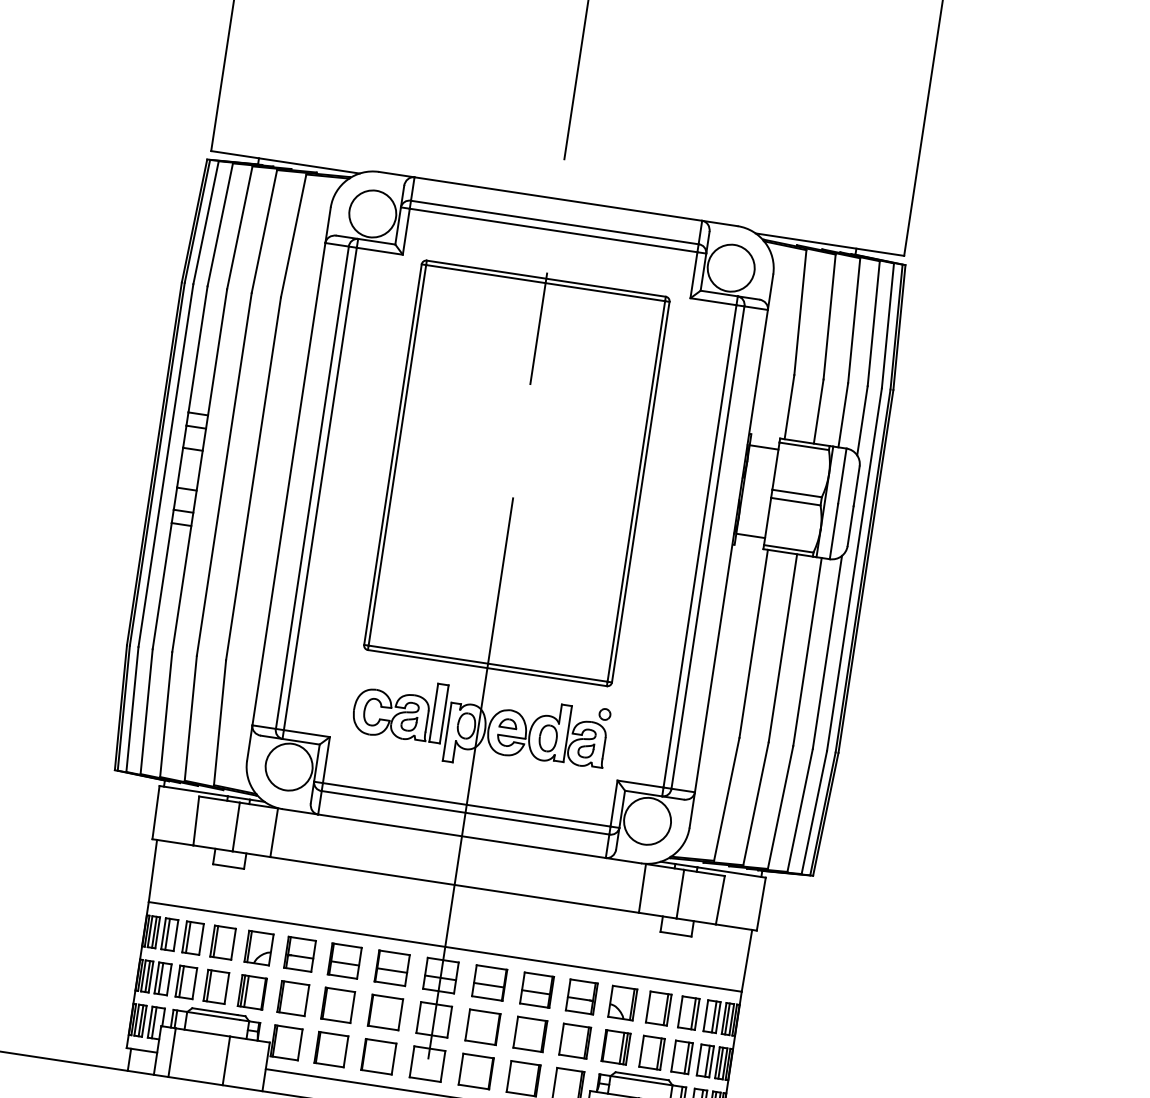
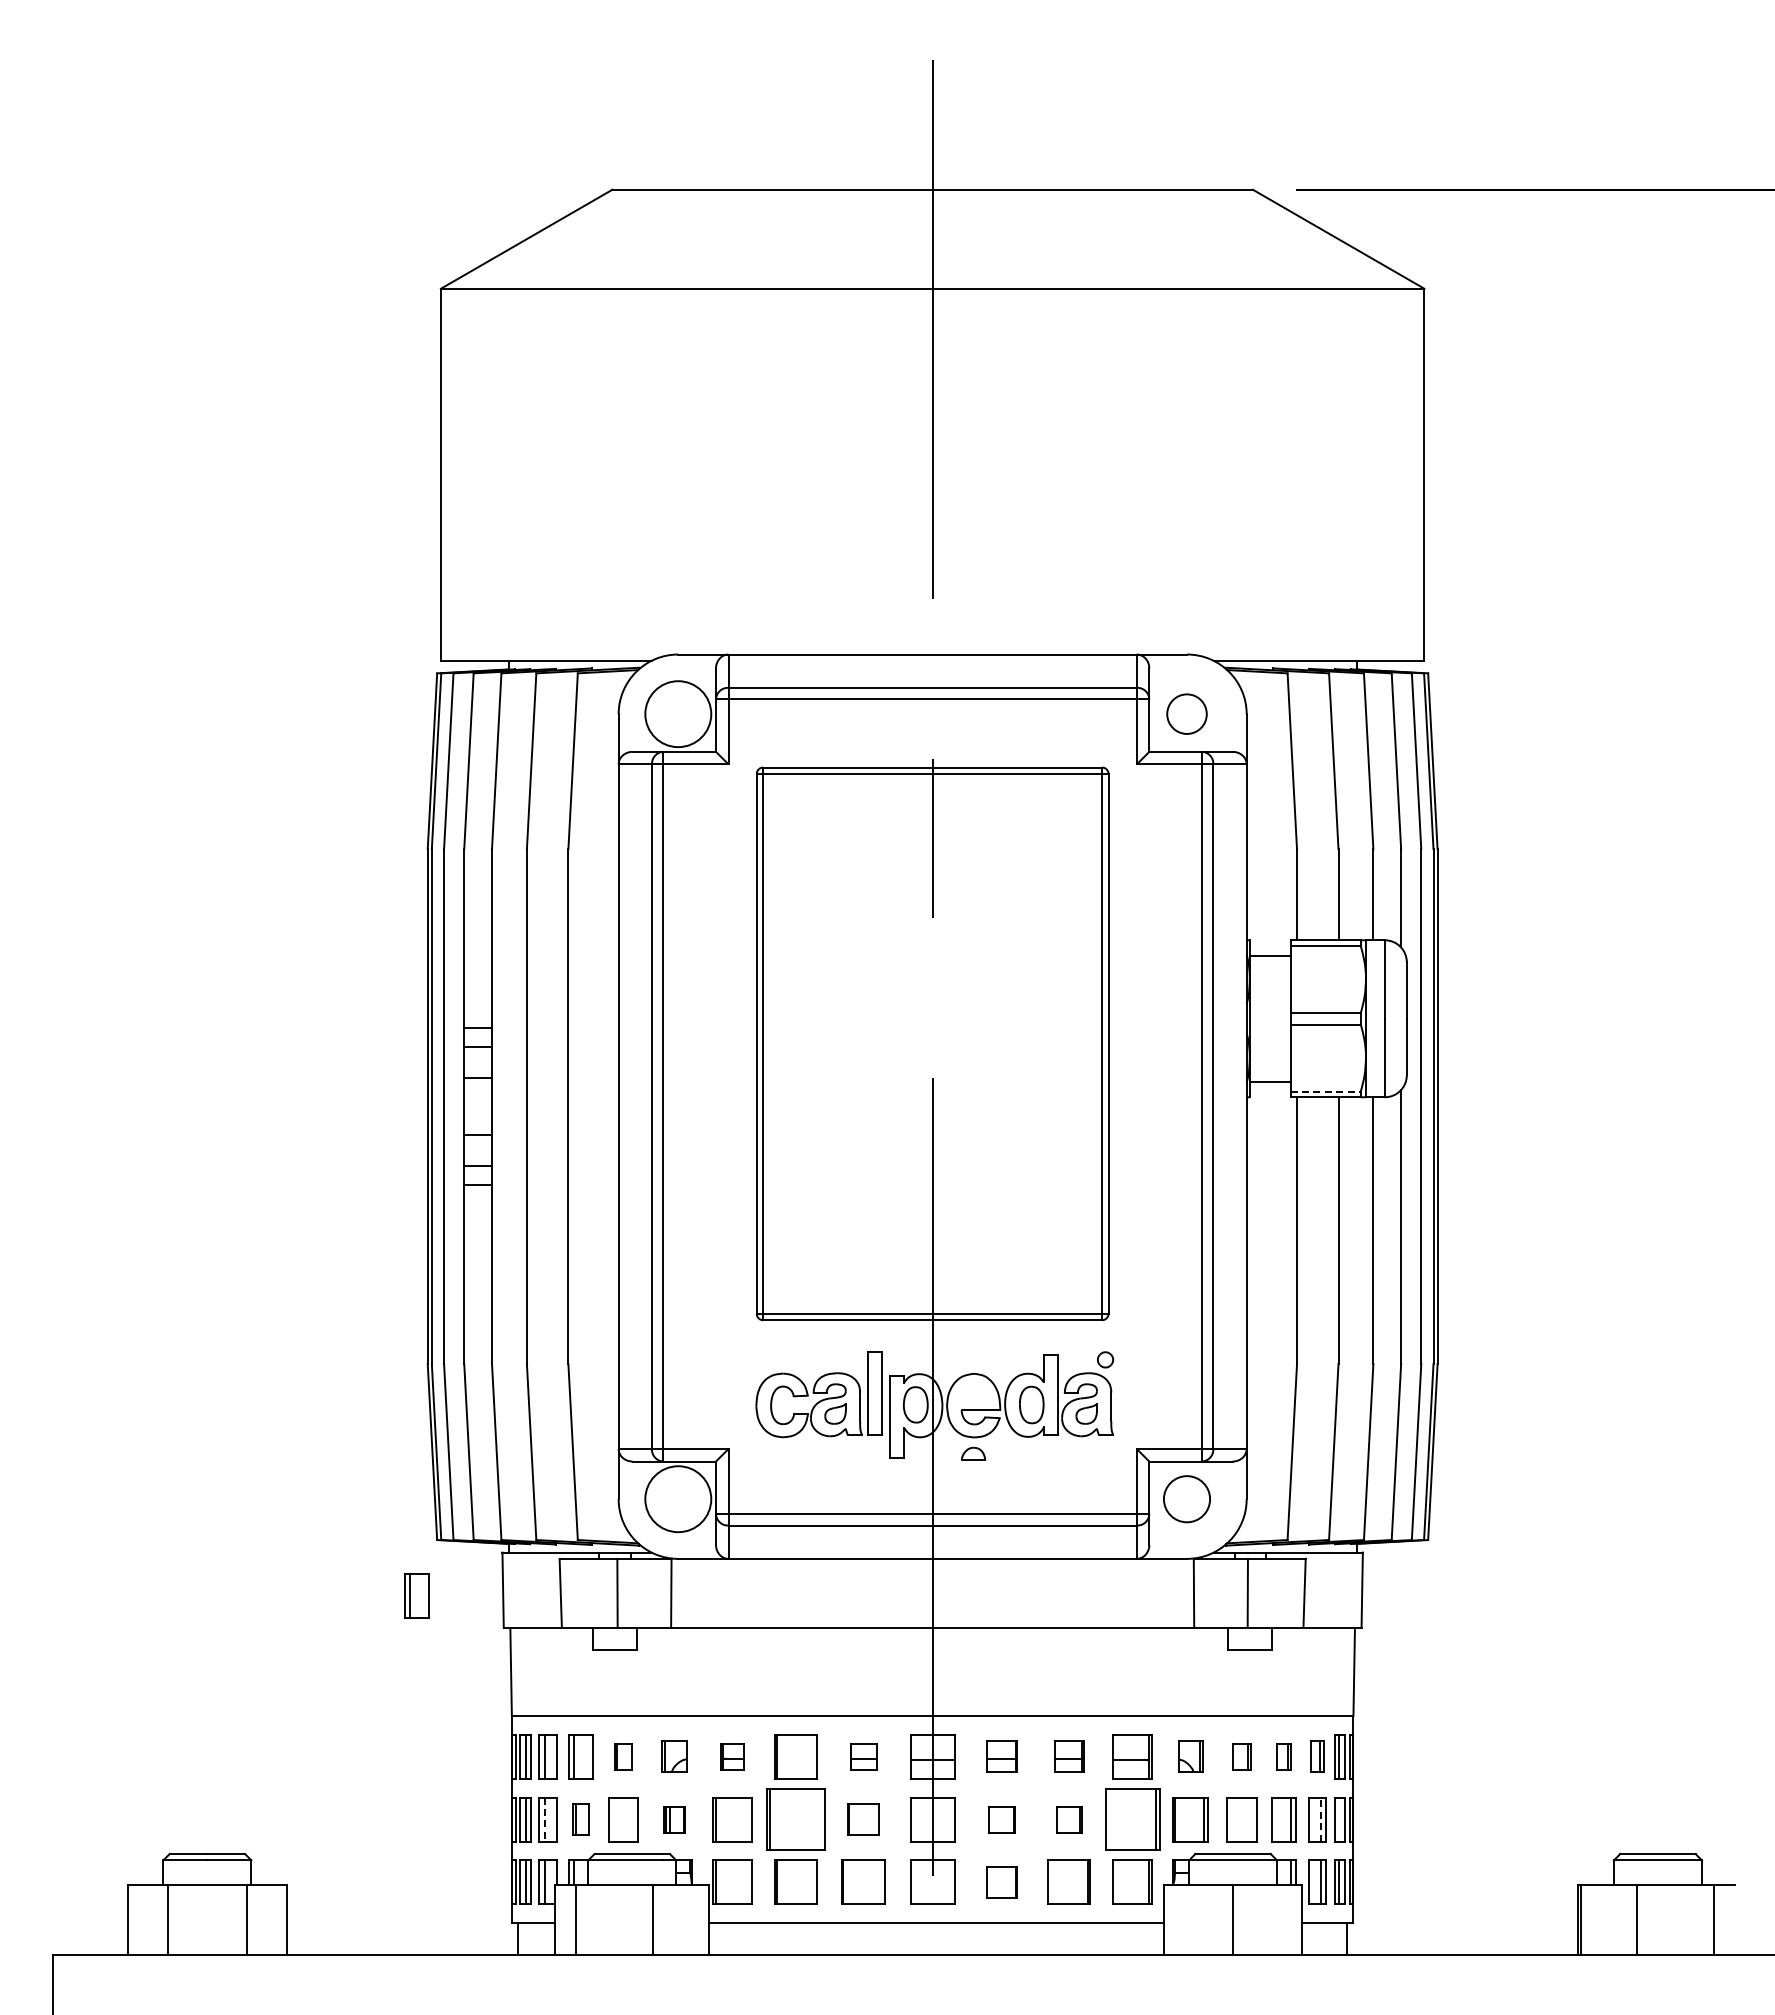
circle: (730, 268) -> (1186, 714), size x0.6
line: (789, 548) -> (1326, 1091), solid -> dashed
part: (508, 723) -> (973, 1453), moved
part: (94, 807) -> (416, 1595), added
circle: (647, 821) -> (1186, 1499), size x0.7
part: (223, 942) -> (623, 1756), size x0.6
part: (259, 947) -> (674, 1756), size x0.7
part: (299, 954) -> (732, 1756), size x0.6
line: (345, 963) -> (797, 1759), removed
part: (392, 968) -> (863, 1756), size x0.6
line: (160, 978) -> (544, 1819), solid -> dashed
part: (186, 982) -> (580, 1819), size x0.7
part: (489, 982) -> (1001, 1756), size x0.7
line: (209, 985) -> (613, 1819), removed
part: (536, 989) -> (1068, 1756), size x0.7
part: (252, 992) -> (674, 1819), size x0.6
part: (622, 1002) -> (1190, 1756), size x0.7
part: (337, 1005) -> (795, 1819), size x1.4
part: (658, 1008) -> (1241, 1756), size x0.6
part: (385, 1012) -> (863, 1819), size x0.7
part: (688, 1012) -> (1283, 1756), size x0.6
part: (712, 1016) -> (1317, 1756), size x0.7
part: (482, 1027) -> (1001, 1819), size x0.6
part: (529, 1034) -> (1068, 1819), size x0.6
part: (575, 1041) -> (1132, 1819), size x1.4
line: (622, 1048) -> (1199, 1819), removed
line: (659, 1053) -> (1252, 1819), removed
line: (707, 1061) -> (1320, 1819), solid -> dashed
line: (720, 1063) -> (1339, 1819), removed
part: (476, 1070) -> (1001, 1881), size x0.7

